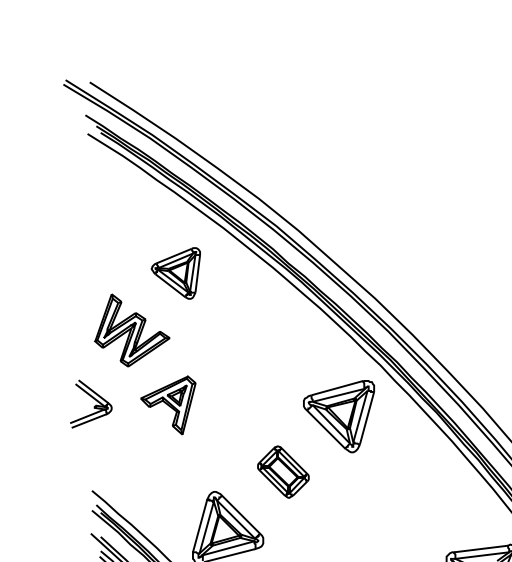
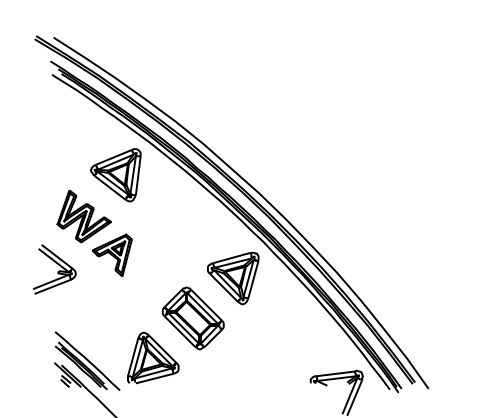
part: (175, 273) -> (115, 175), size x1.43
part: (91, 404) -> (54, 269), size x1.43
part: (168, 404) -> (112, 254), moved
part: (282, 472) -> (192, 318), size x1.67

